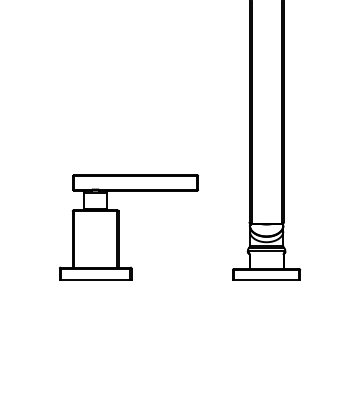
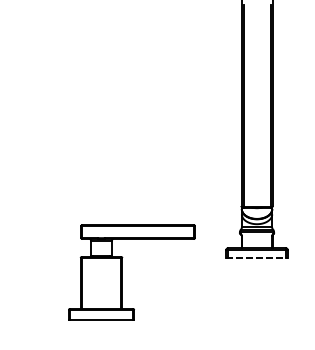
part: (119, 227) -> (123, 272), moved
line: (266, 279) -> (256, 258), solid -> dashed

